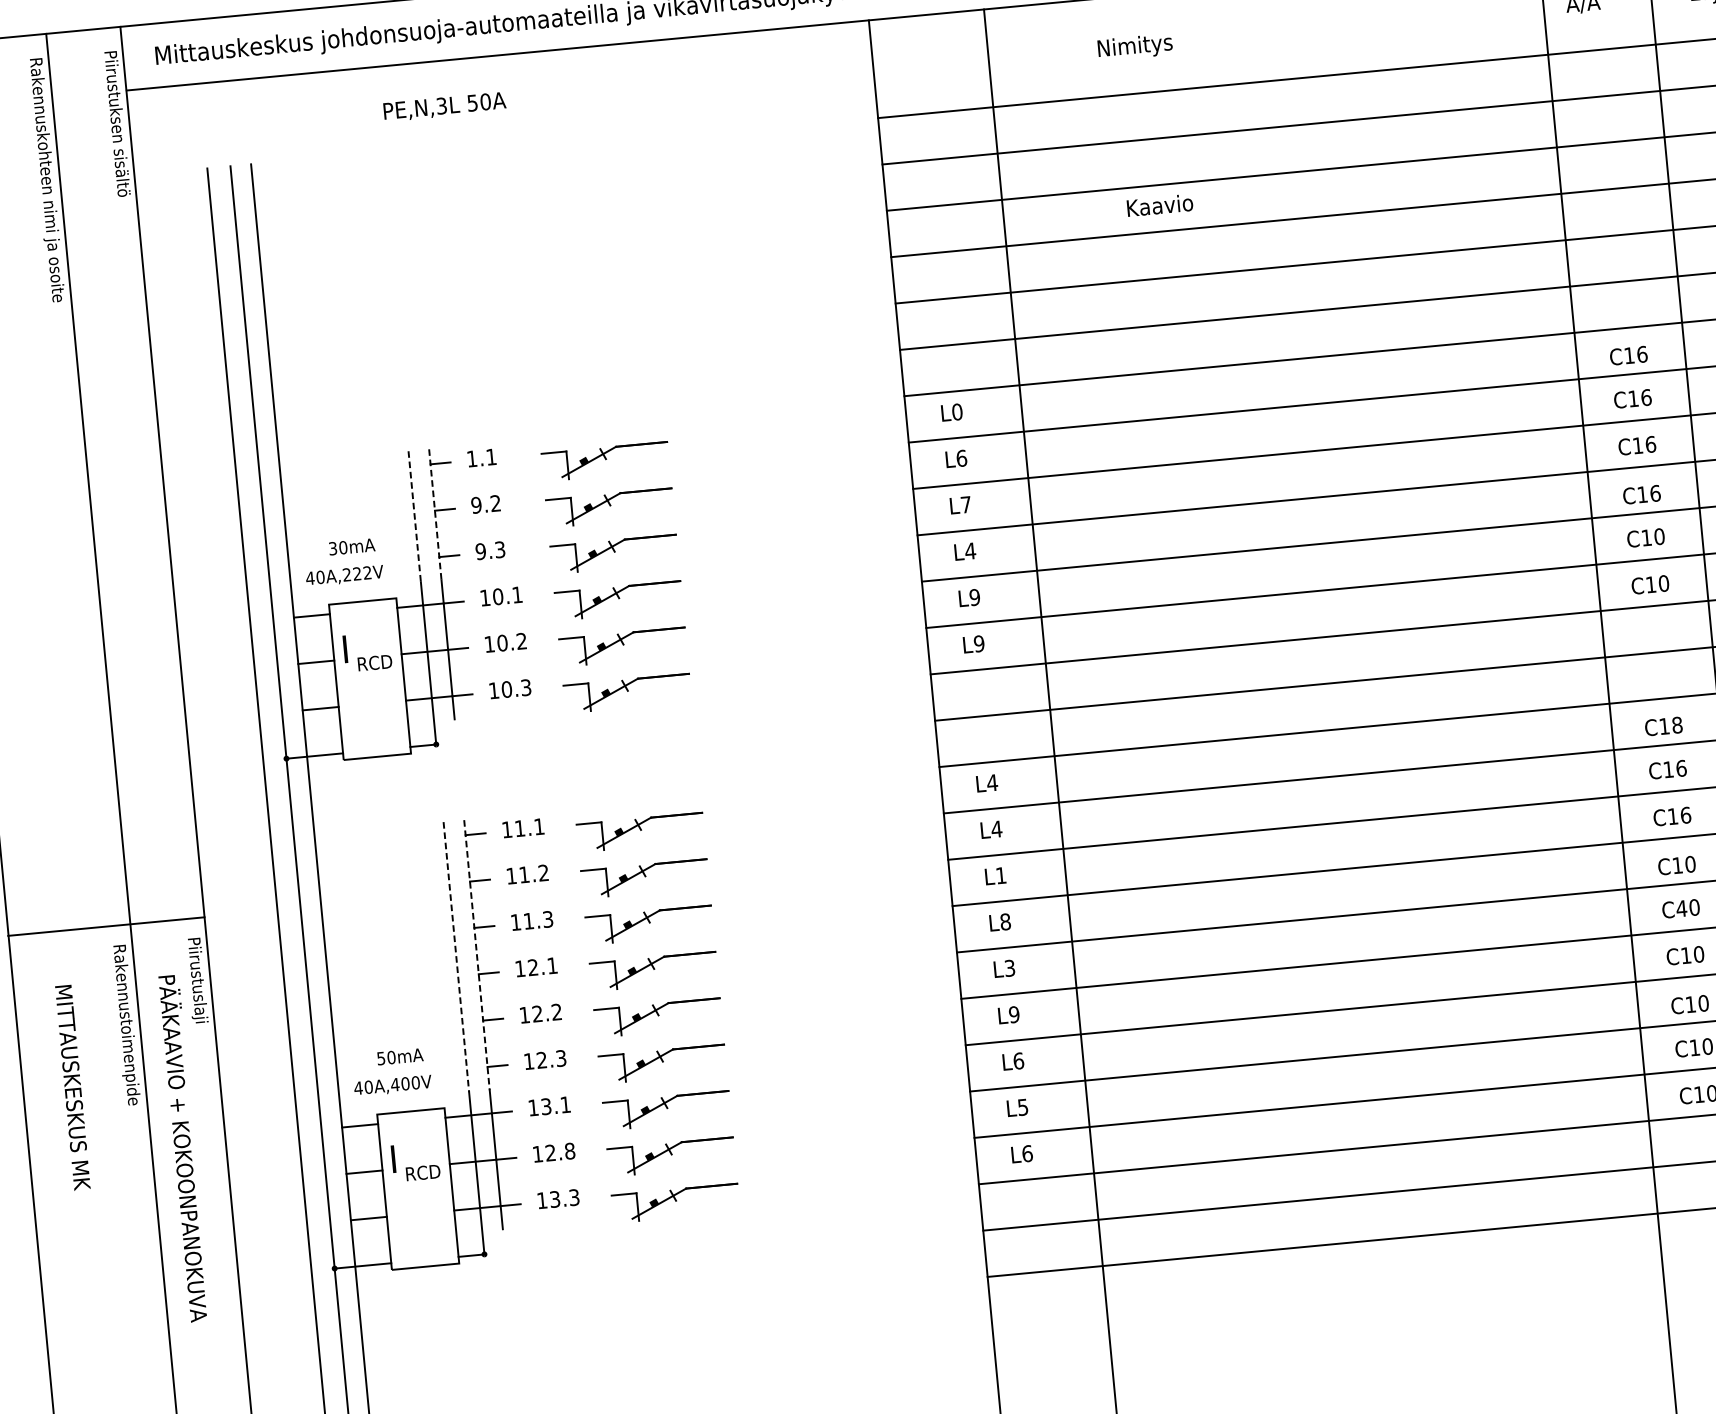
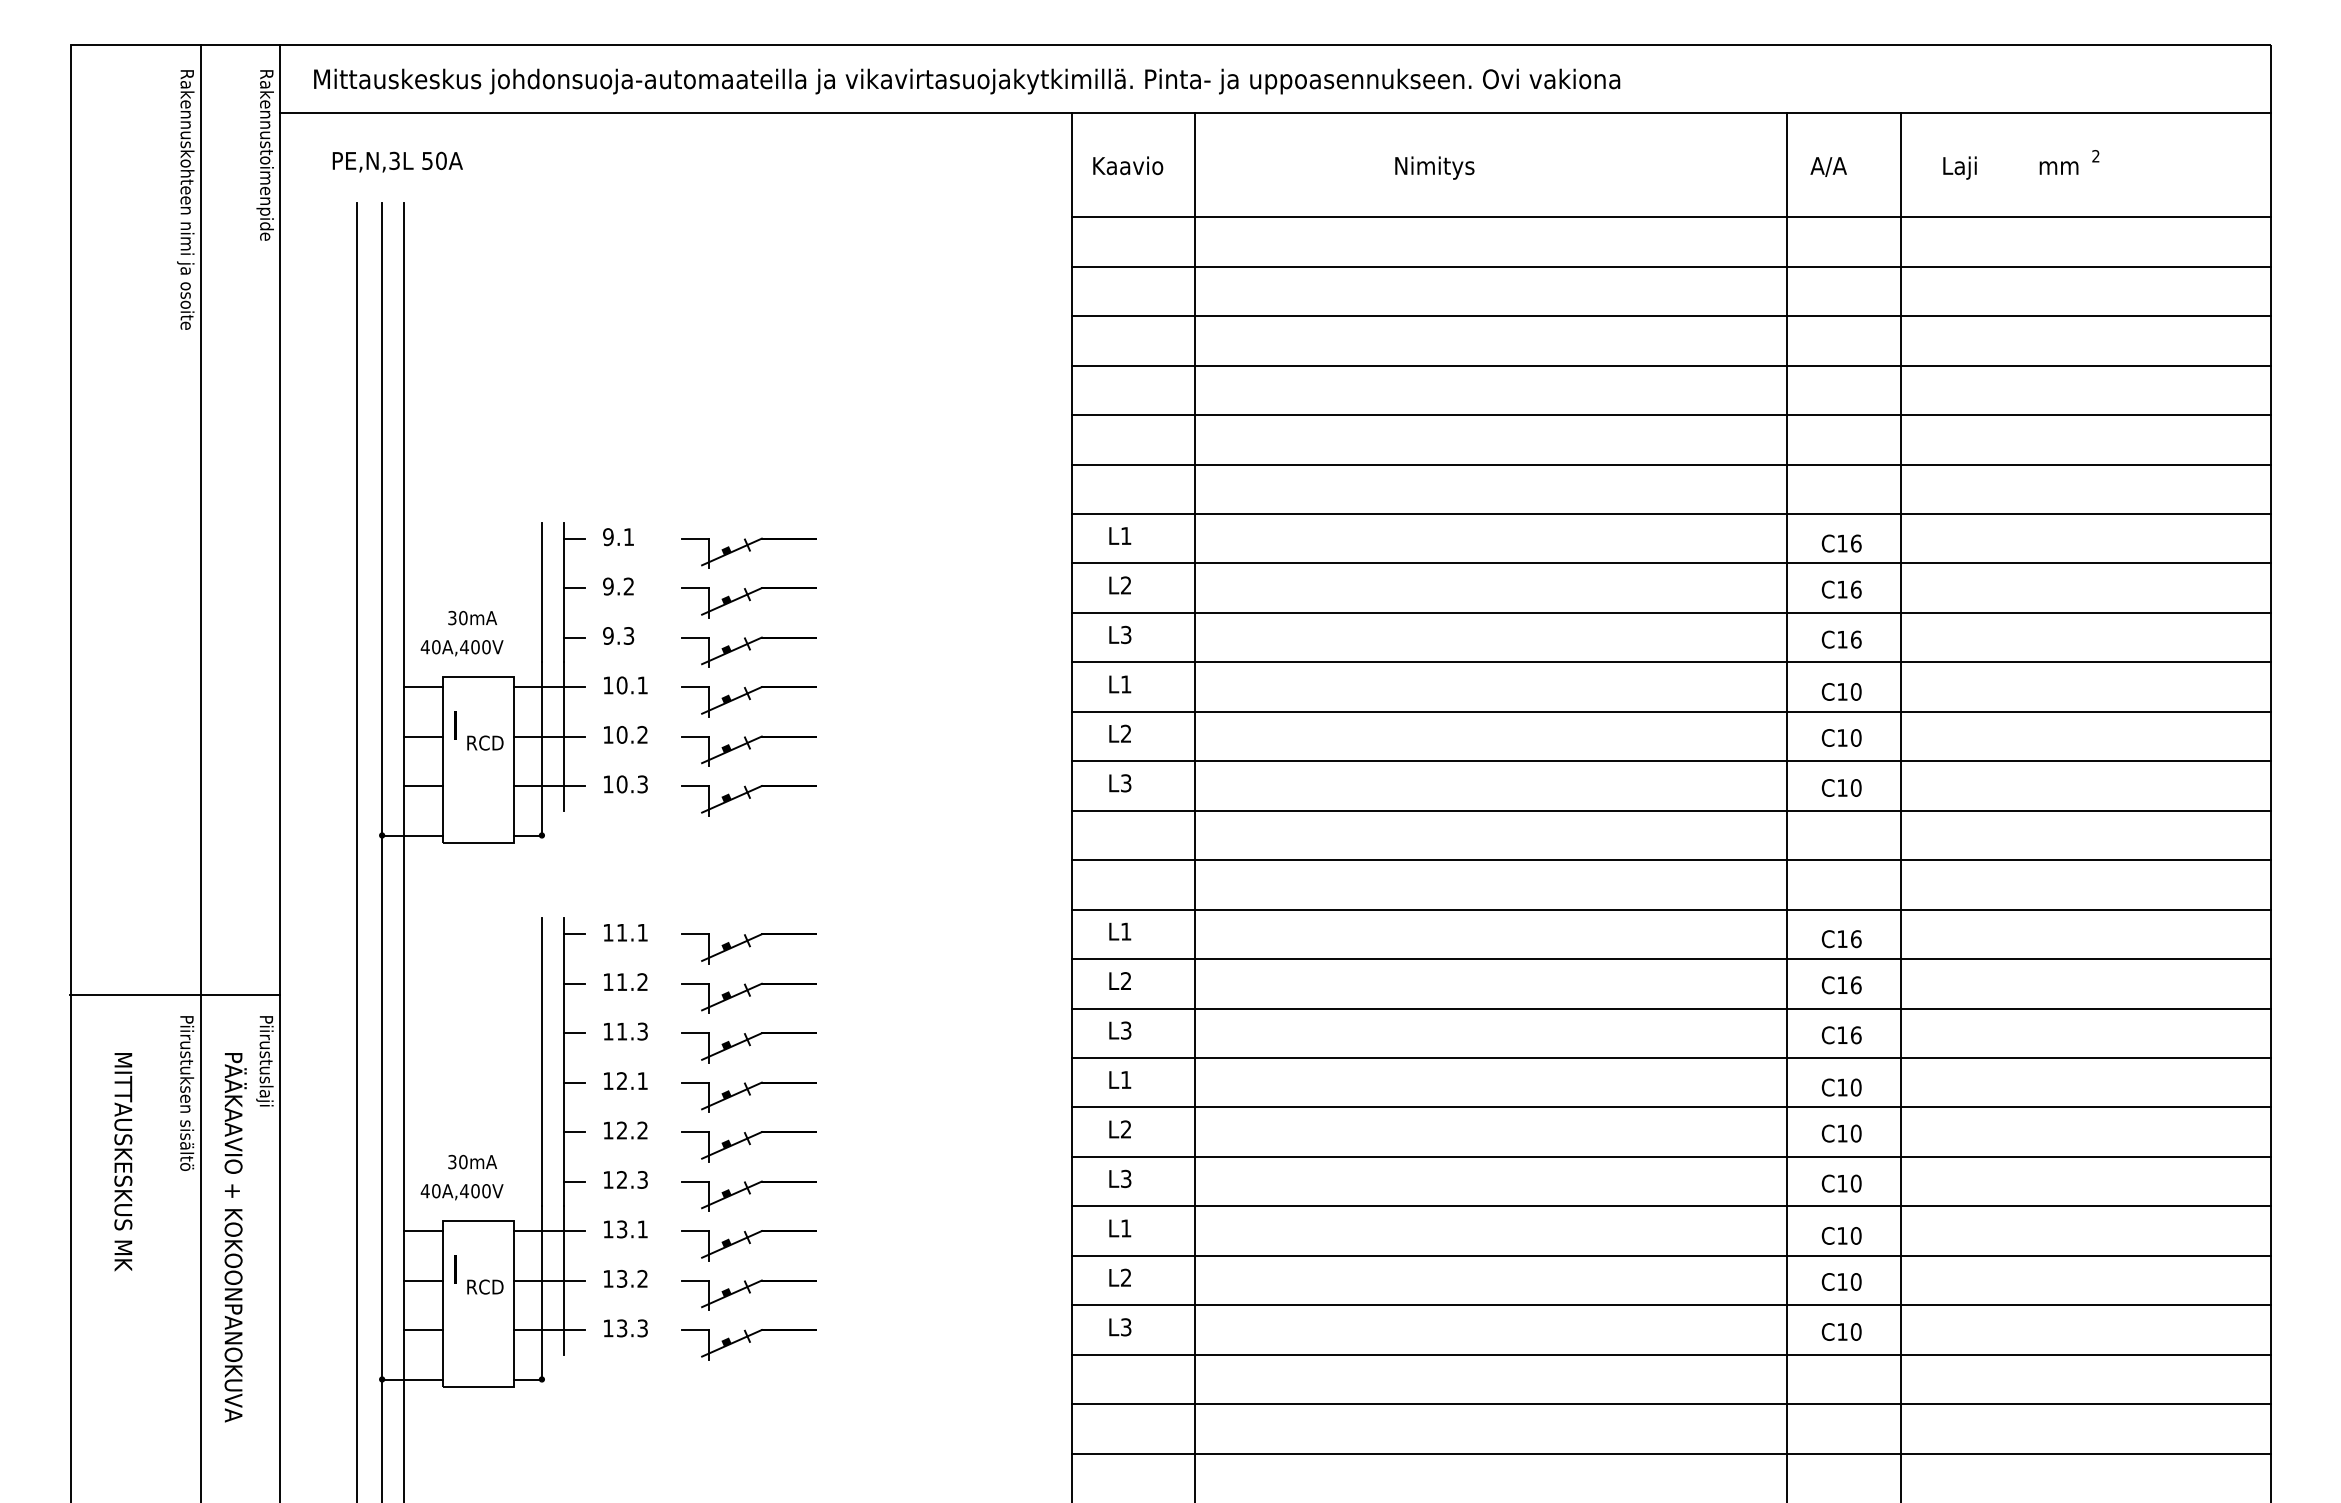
text: (1134, 46) -> (1434, 167), moved
text: (444, 106) -> (397, 161), moved
text: (116, 132) -> (264, 156), Piirustuksen sisältö^J -> Rakennustoimenpide
text: (1160, 205) -> (1128, 165), moved
text: (956, 412) -> (1125, 536), L0 -> L1
text: (961, 458) -> (1125, 585), L6 -> L2
text: (472, 459) -> (608, 537), 1.1 -> 9.1
text: (1655, 493) -> (1856, 691), C16 -> C10
text: (966, 504) -> (1126, 634), L7 -> L3
line: (434, 514) -> (563, 592), dashed -> solid
line: (414, 516) -> (541, 592), dashed -> solid
text: (969, 551) -> (1125, 684), L4 -> L1
text: (357, 574) -> (475, 647), 40A,222V -> 40A,400V
text: (974, 597) -> (1125, 733), L9 -> L2
text: (978, 644) -> (1125, 783), L9 -> L3
text: (1677, 724) -> (1856, 938), C18 -> C16
text: (991, 782) -> (1125, 931), L4 -> L1
text: (996, 828) -> (1125, 980), L4 -> L2
text: (1001, 875) -> (1126, 1030), L1 -> L3
text: (1681, 908) -> (1842, 1133), C40 -> C10
text: (1004, 921) -> (1125, 1079), L8 -> L1
line: (476, 955) -> (563, 1062), dashed -> solid
line: (455, 957) -> (541, 1062), dashed -> solid
text: (1010, 968) -> (1126, 1129), L3 -> L2
text: (1013, 1014) -> (1125, 1178), L9 -> L3
text: (125, 1026) -> (185, 1102), Rakennustoimenpide -> Piirustuksen sisältö^J
text: (381, 1058) -> (452, 1161), 50mA -> 30mA
text: (1018, 1061) -> (1125, 1228), L6 -> L1
text: (1023, 1107) -> (1126, 1277), L5 -> L2
text: (560, 1151) -> (632, 1278), 12.8 -> 13.2
text: (1026, 1153) -> (1125, 1327), L6 -> L3

